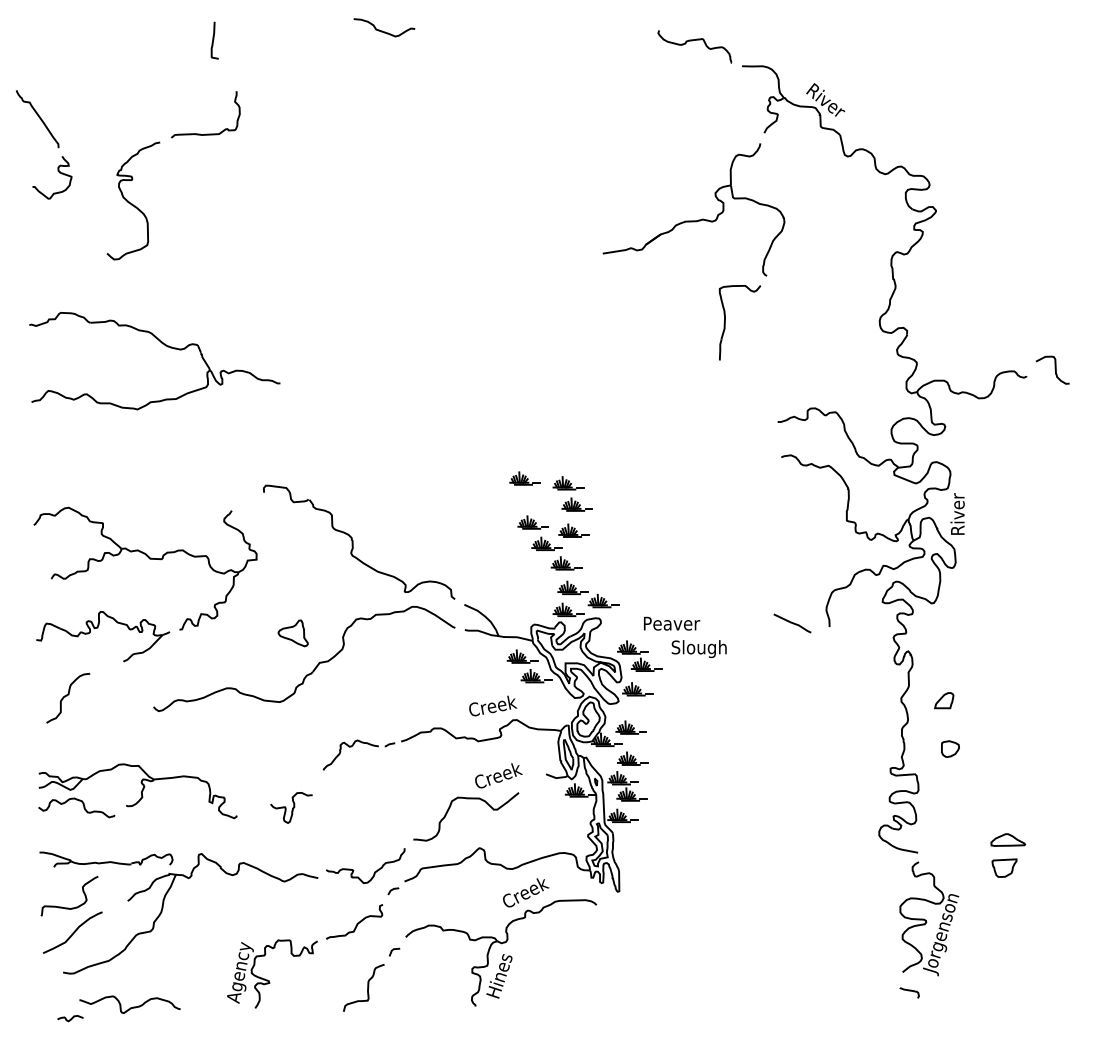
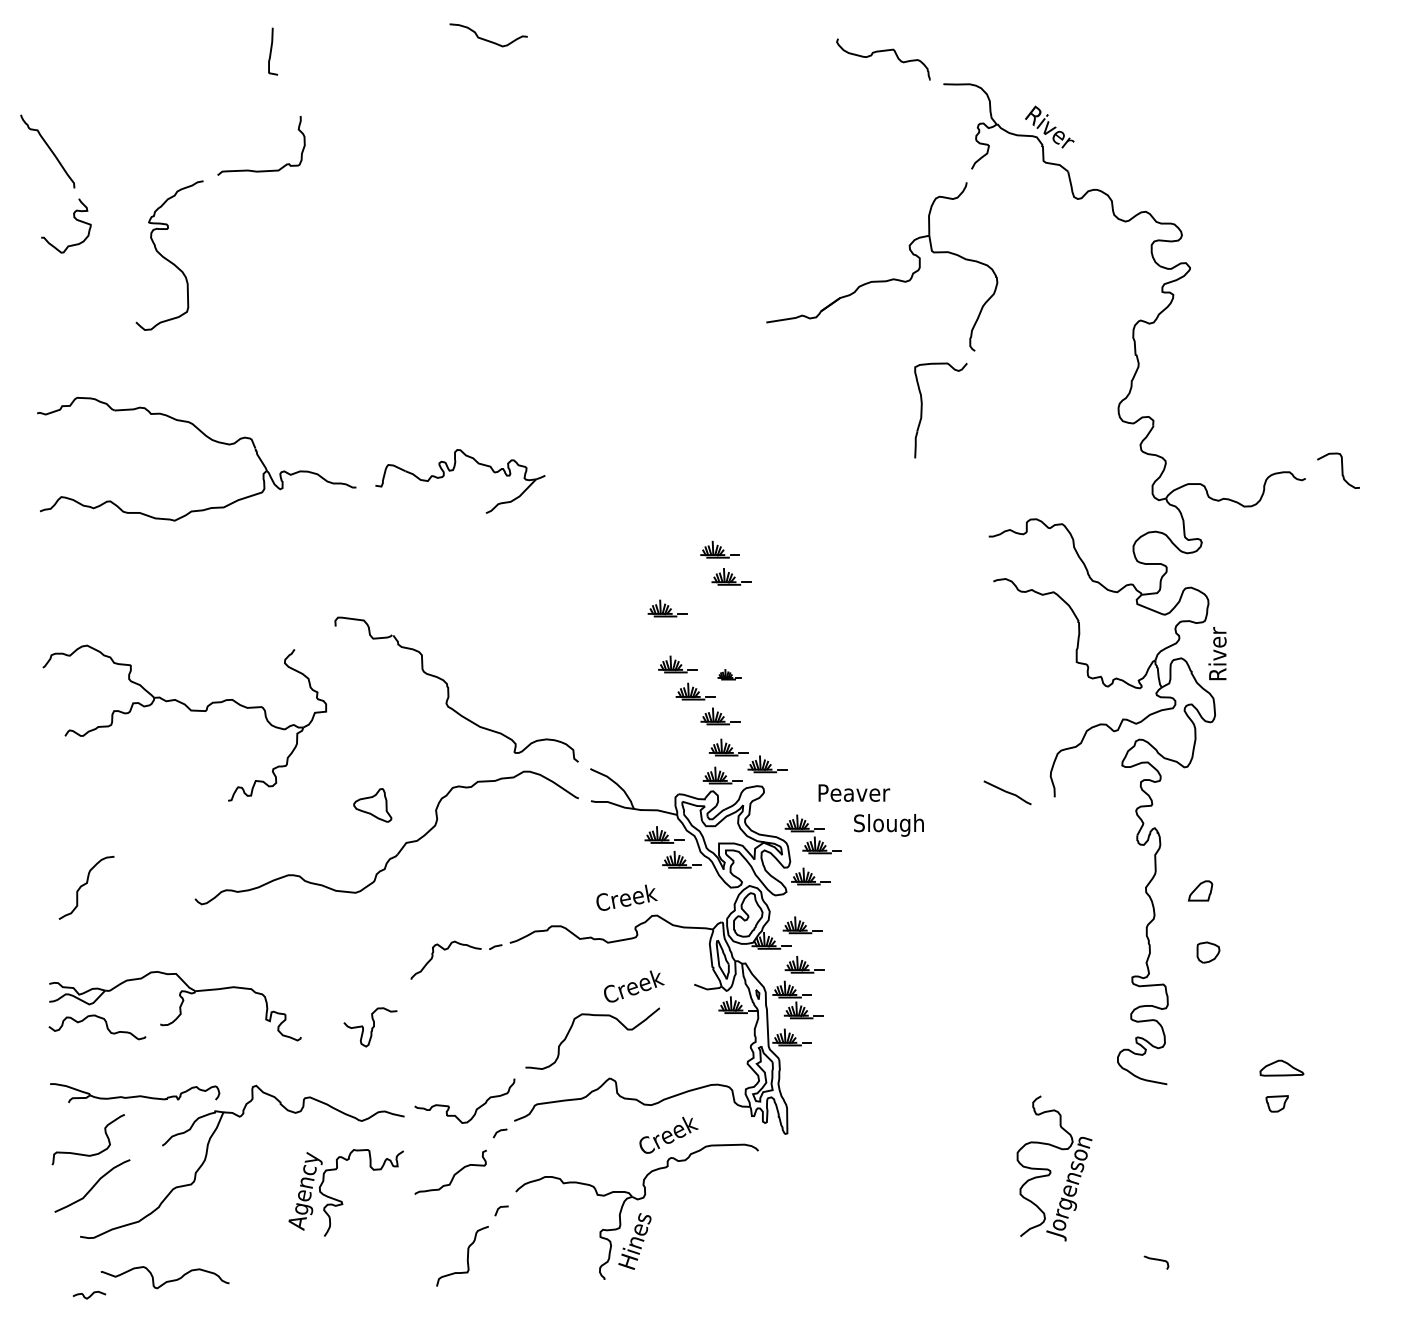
part: (572, 493) -> (725, 562), moved
part: (573, 530) -> (729, 674), size x0.6
part: (97, 628) -> (453, 471), moved
part: (1004, 867) -> (1277, 1103), size x0.7
part: (929, 918) -> (1054, 1167), moved
part: (269, 980) -> (342, 1201), moved

